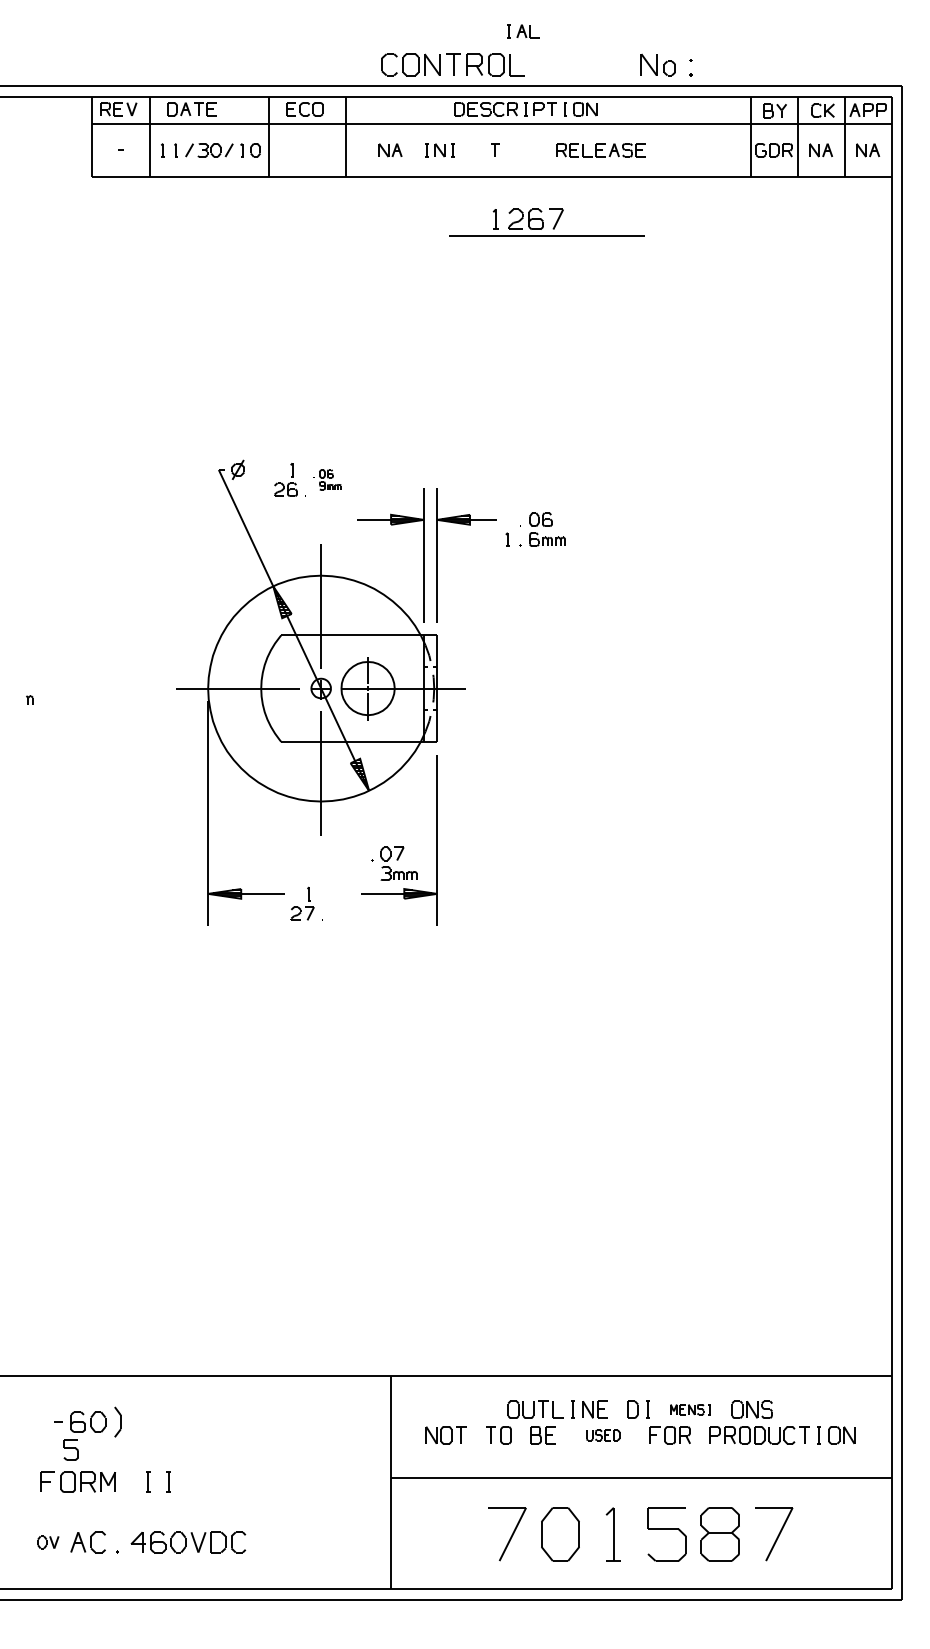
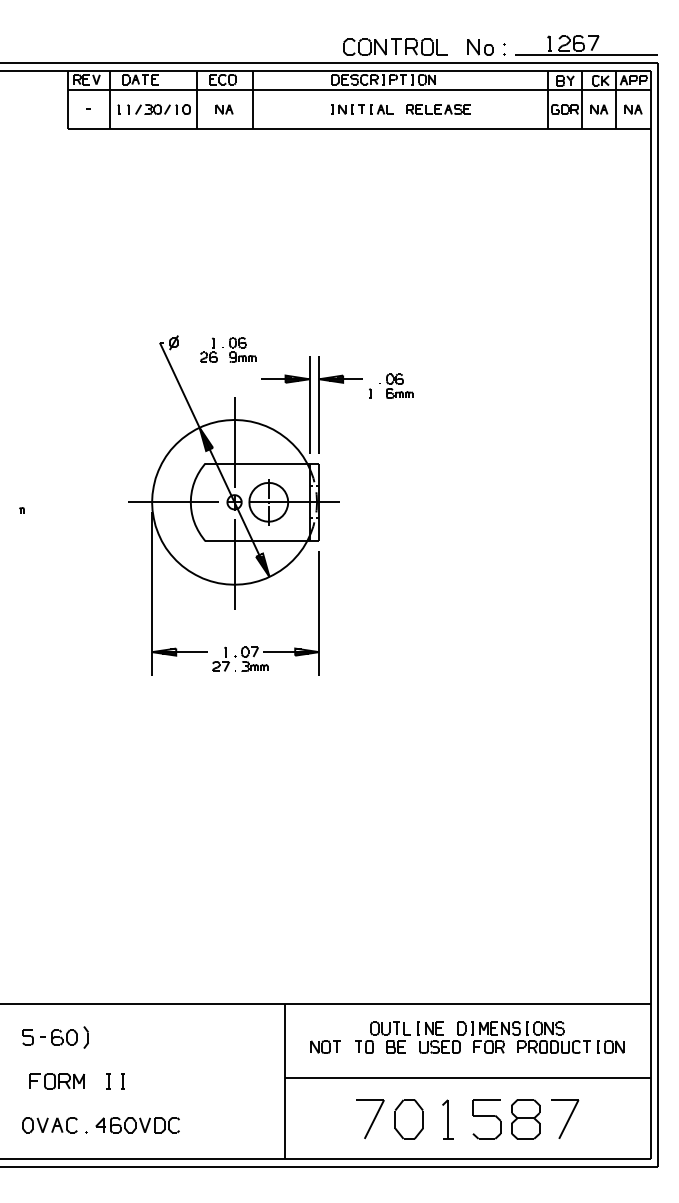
part: (523, 31) -> (382, 109), moved
part: (452, 64) -> (395, 47), moved
part: (390, 150) -> (224, 109), moved
part: (439, 150) -> (342, 109), moved
part: (546, 222) -> (586, 45), moved
part: (327, 479) -> (239, 349), size x1.67
part: (394, 863) -> (251, 659), moved
part: (690, 1409) -> (504, 1028), size x1.67
part: (603, 1435) -> (440, 1047), size x1.67
part: (70, 1449) -> (27, 1037), moved
part: (48, 1542) -> (35, 1125), size x1.67

